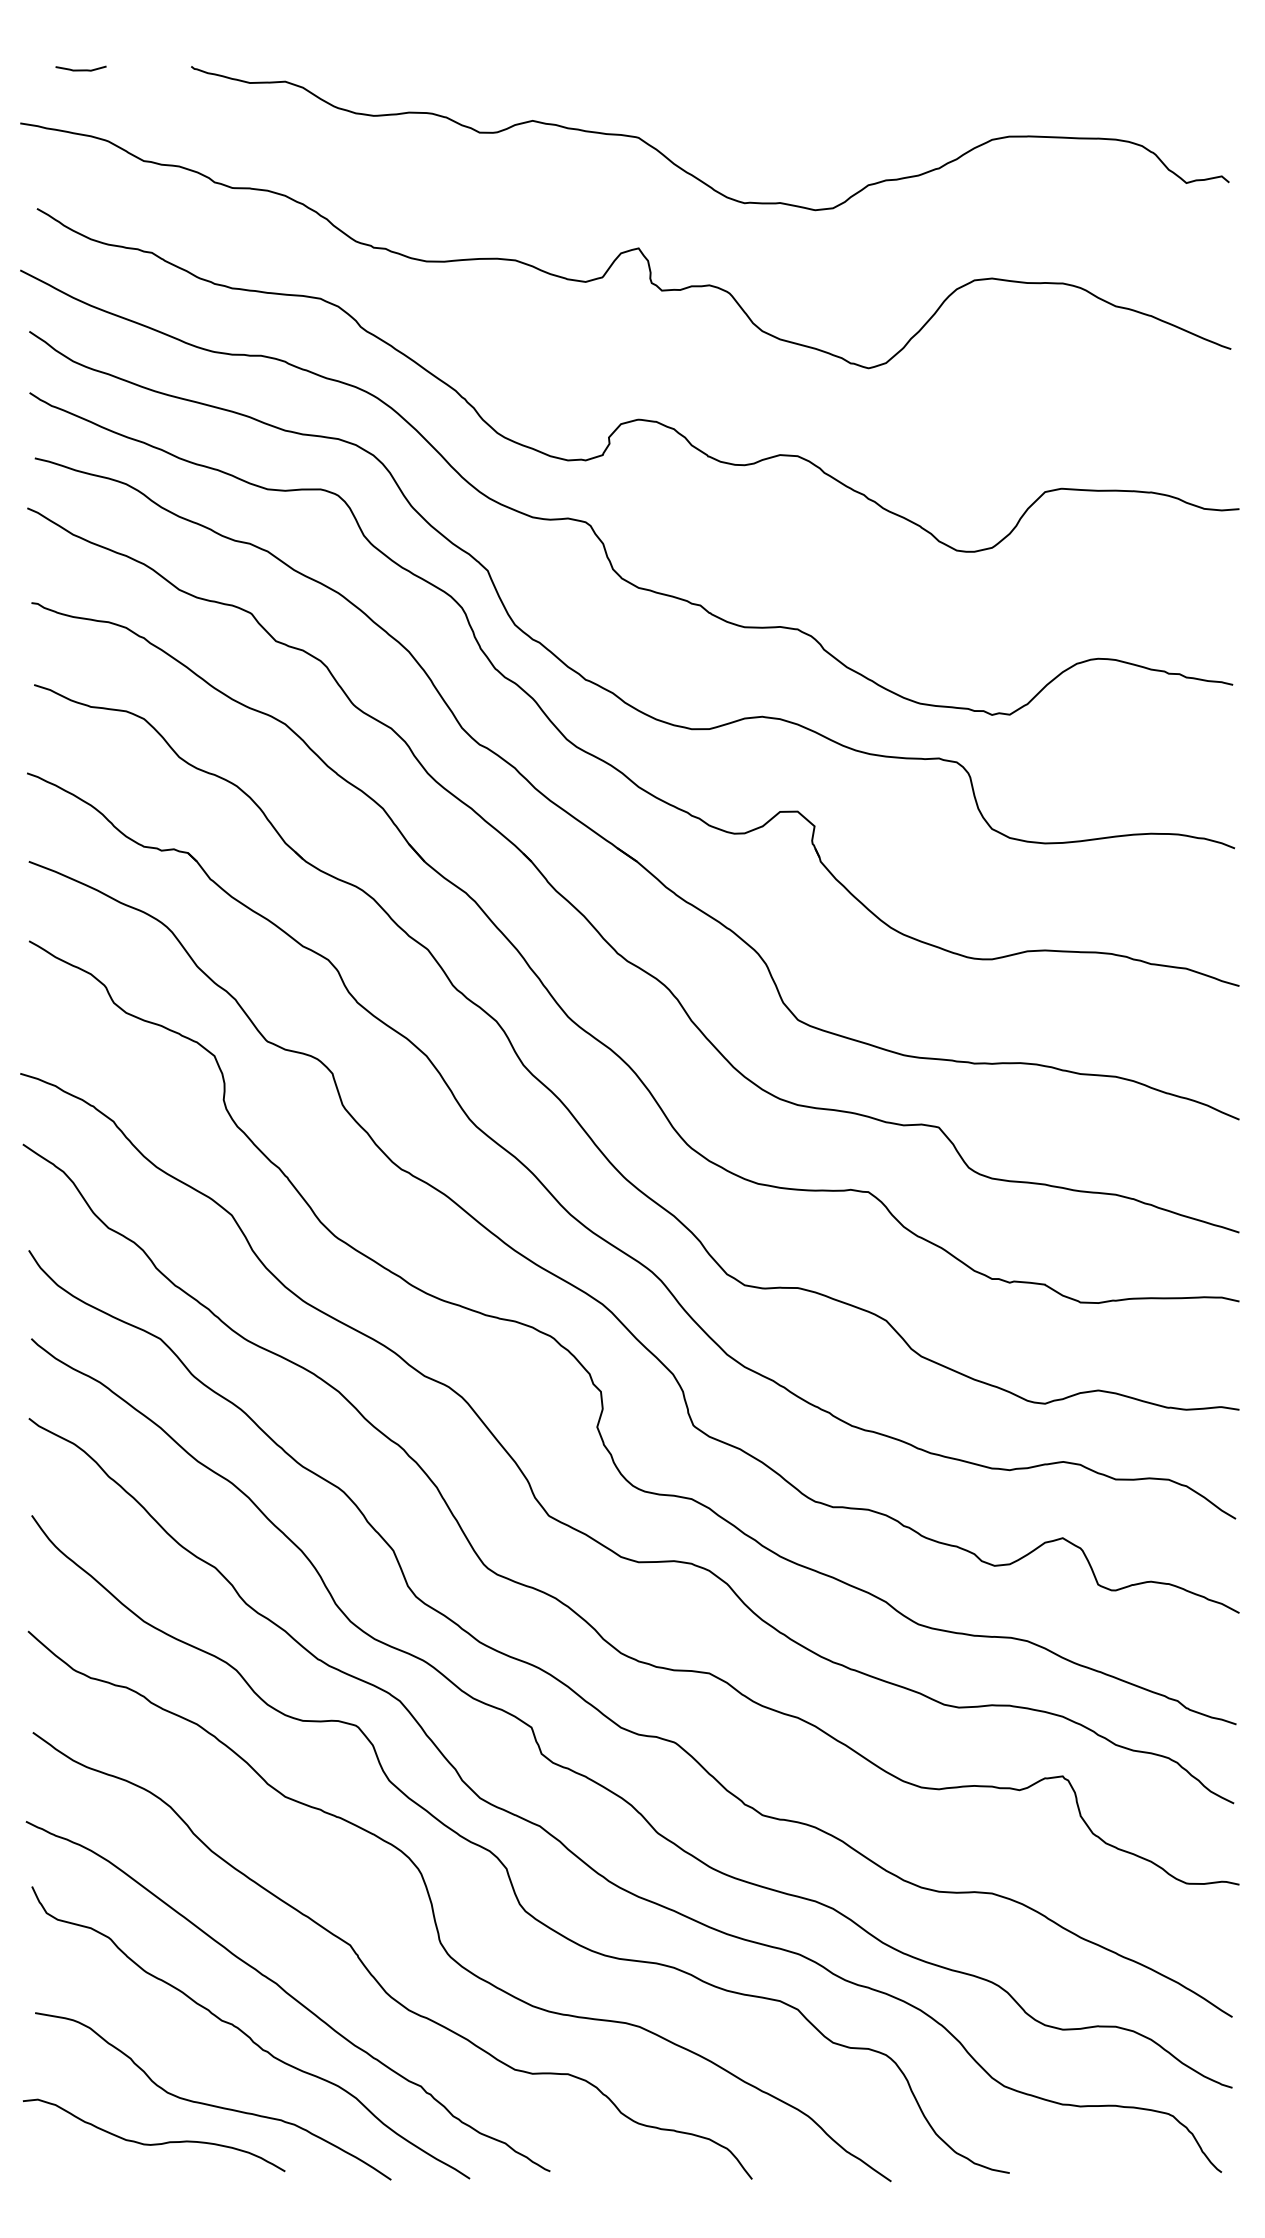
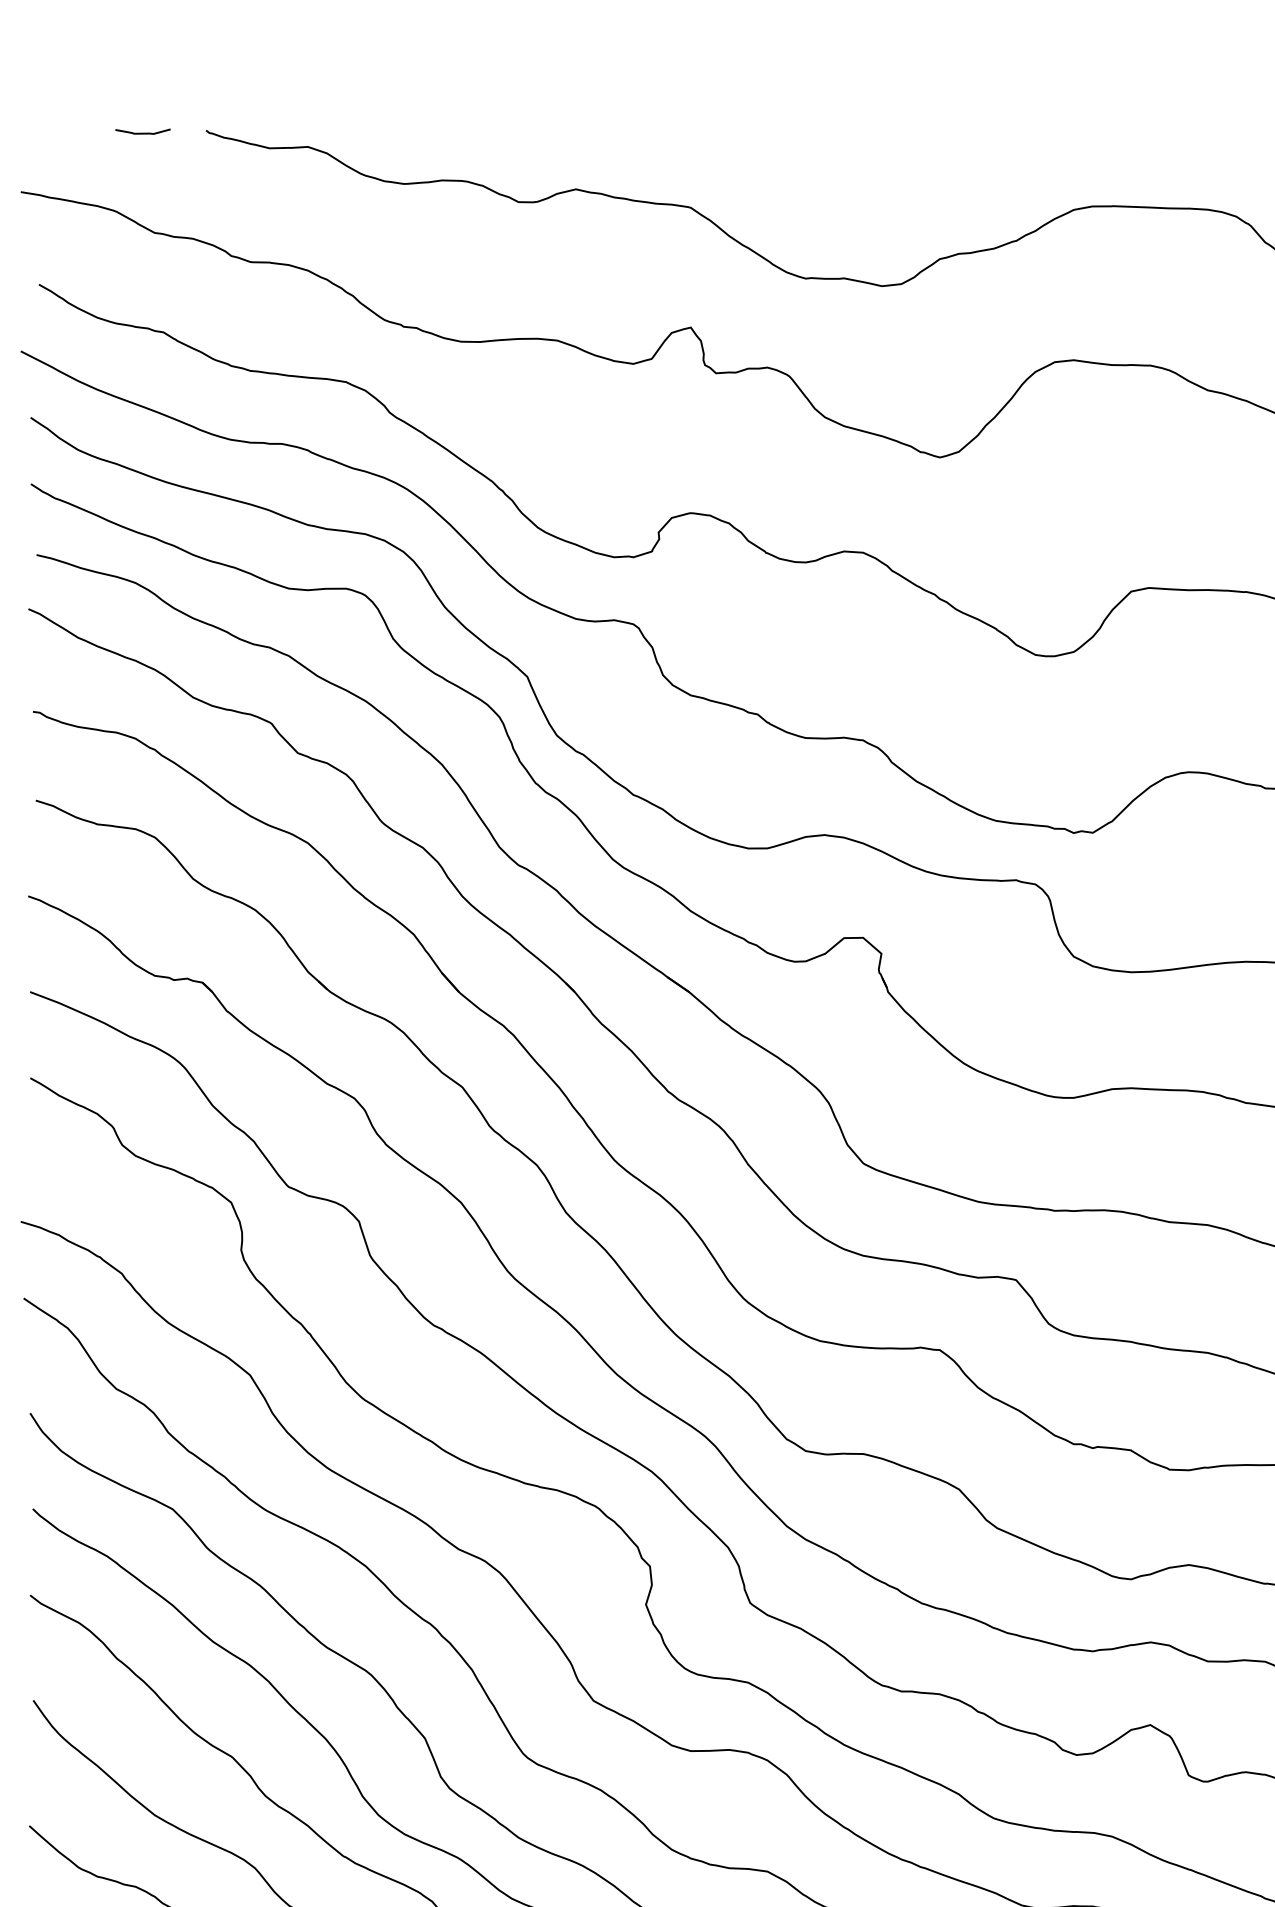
curve: (80, 69) -> (142, 132), moved

